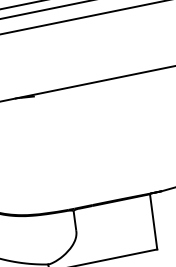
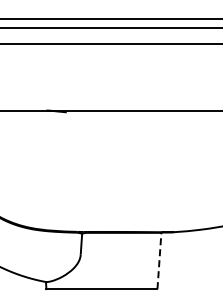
line: (153, 221) -> (159, 260), solid -> dashed

